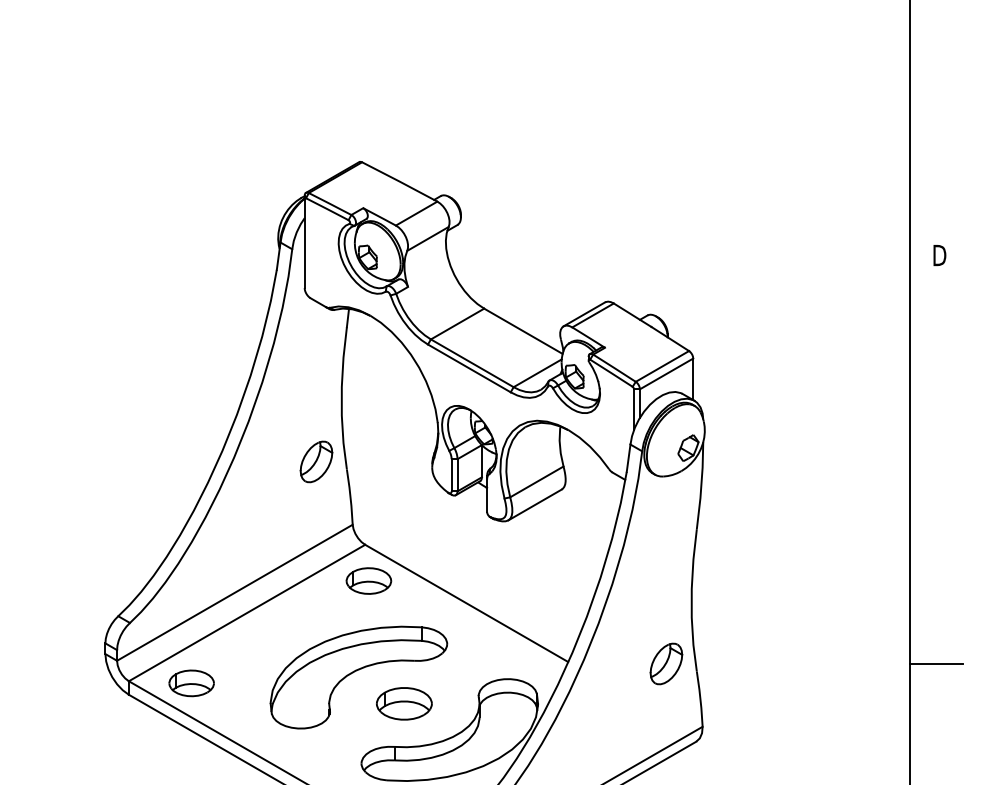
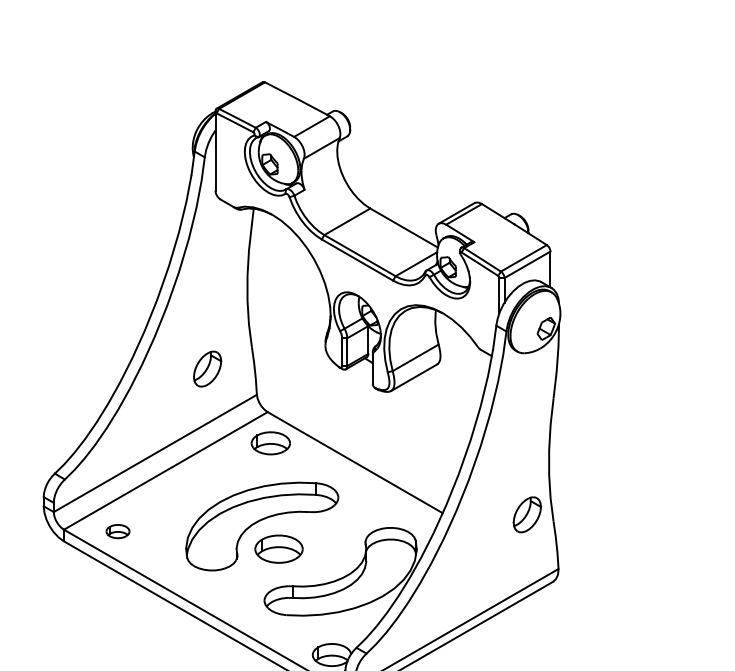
part: (316, 461) -> (207, 368), moved
part: (191, 683) -> (117, 531), size x0.6
part: (404, 703) -> (279, 548), moved

